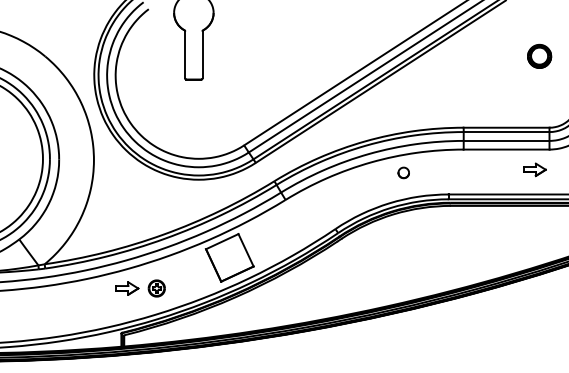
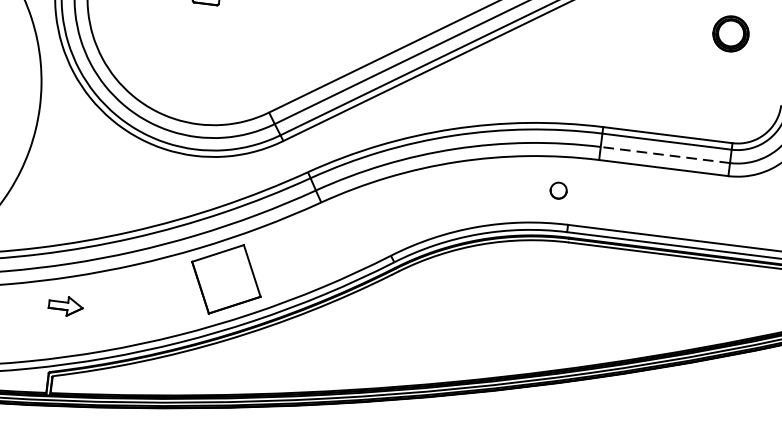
line: (506, 140) -> (665, 154), solid -> dashed
part: (534, 169) -> (702, 203), removed
part: (403, 172) -> (558, 190), moved
part: (156, 288) -> (110, 311), removed

